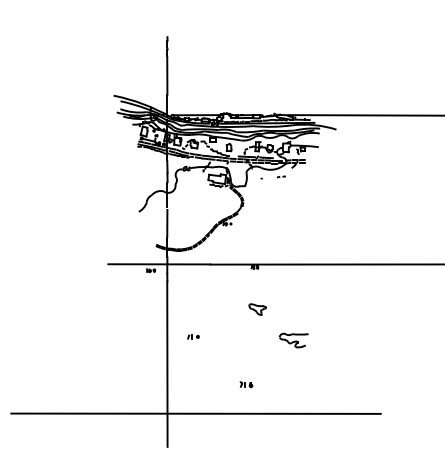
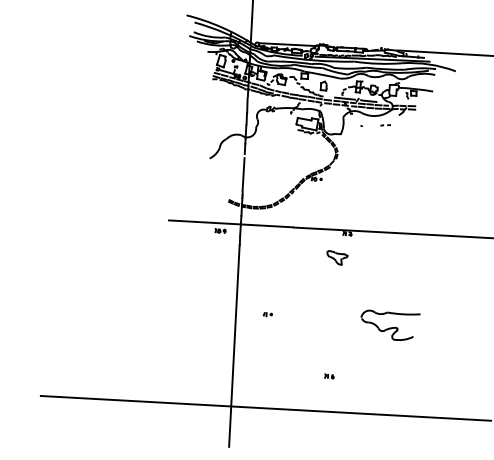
part: (257, 309) -> (337, 257), moved
part: (193, 336) -> (267, 314), size x0.62
part: (293, 340) -> (389, 325), size x1.67
part: (246, 384) -> (329, 376), size x0.62

